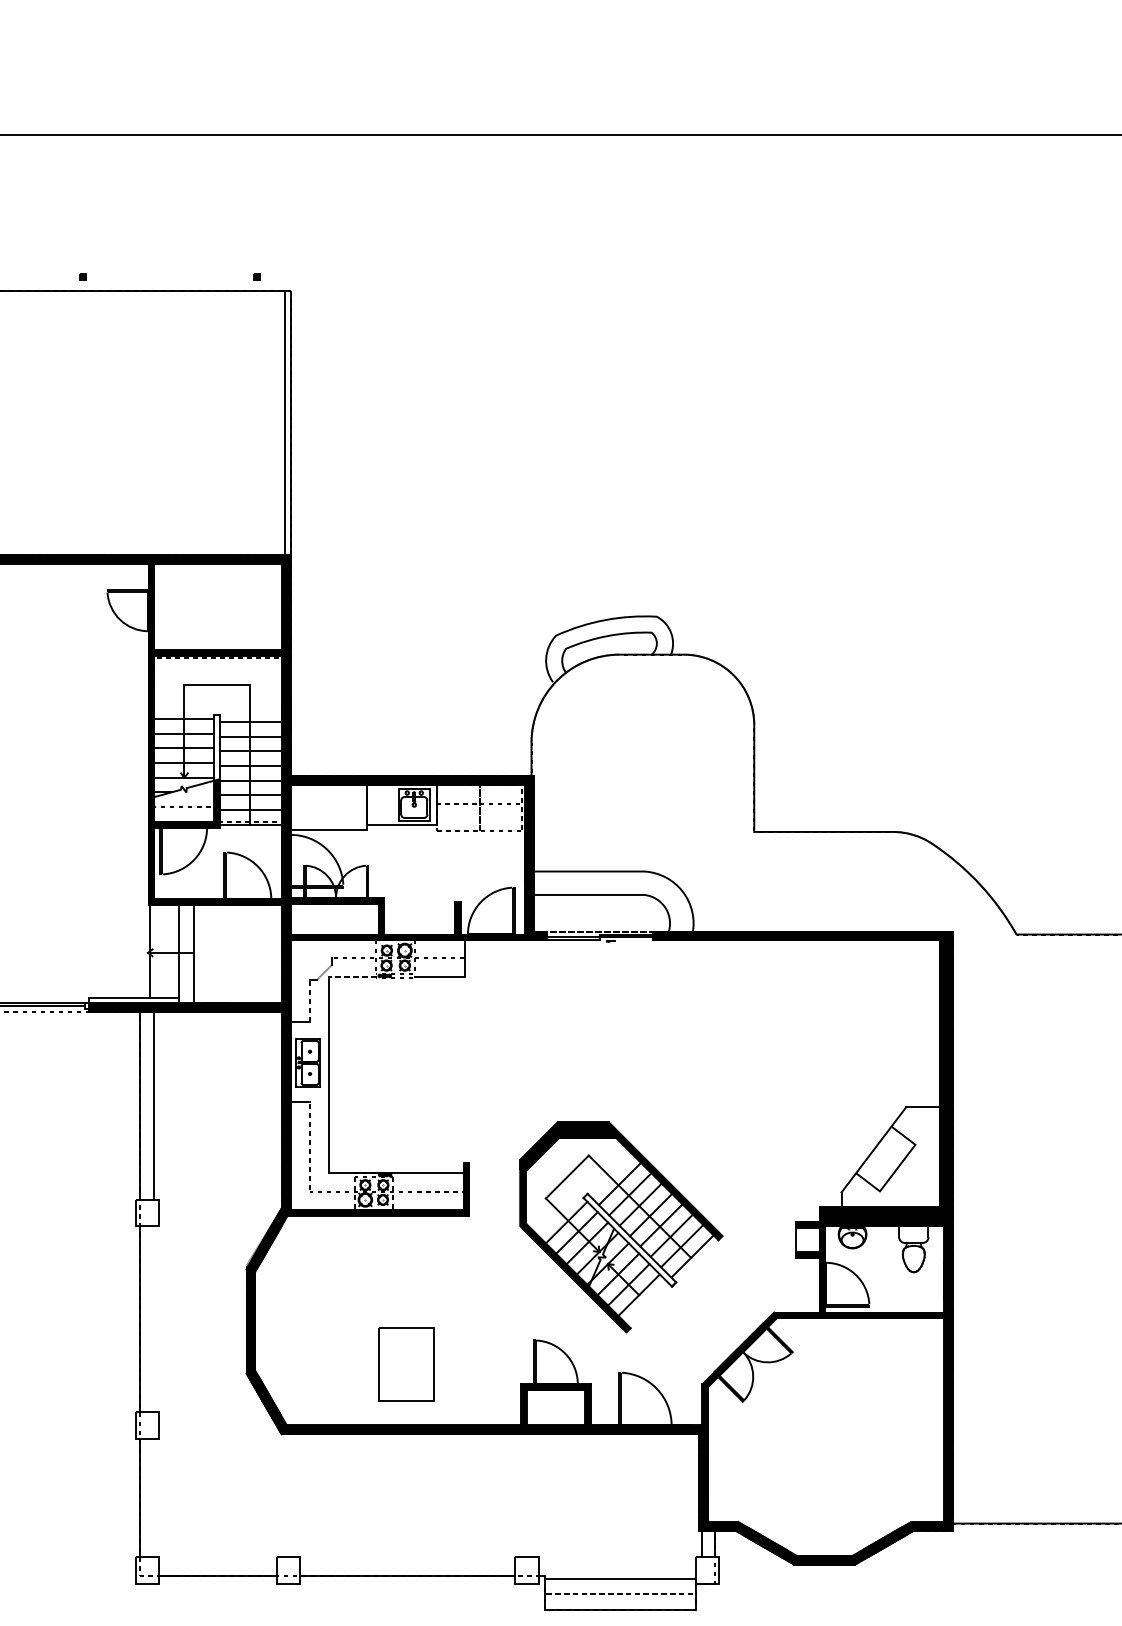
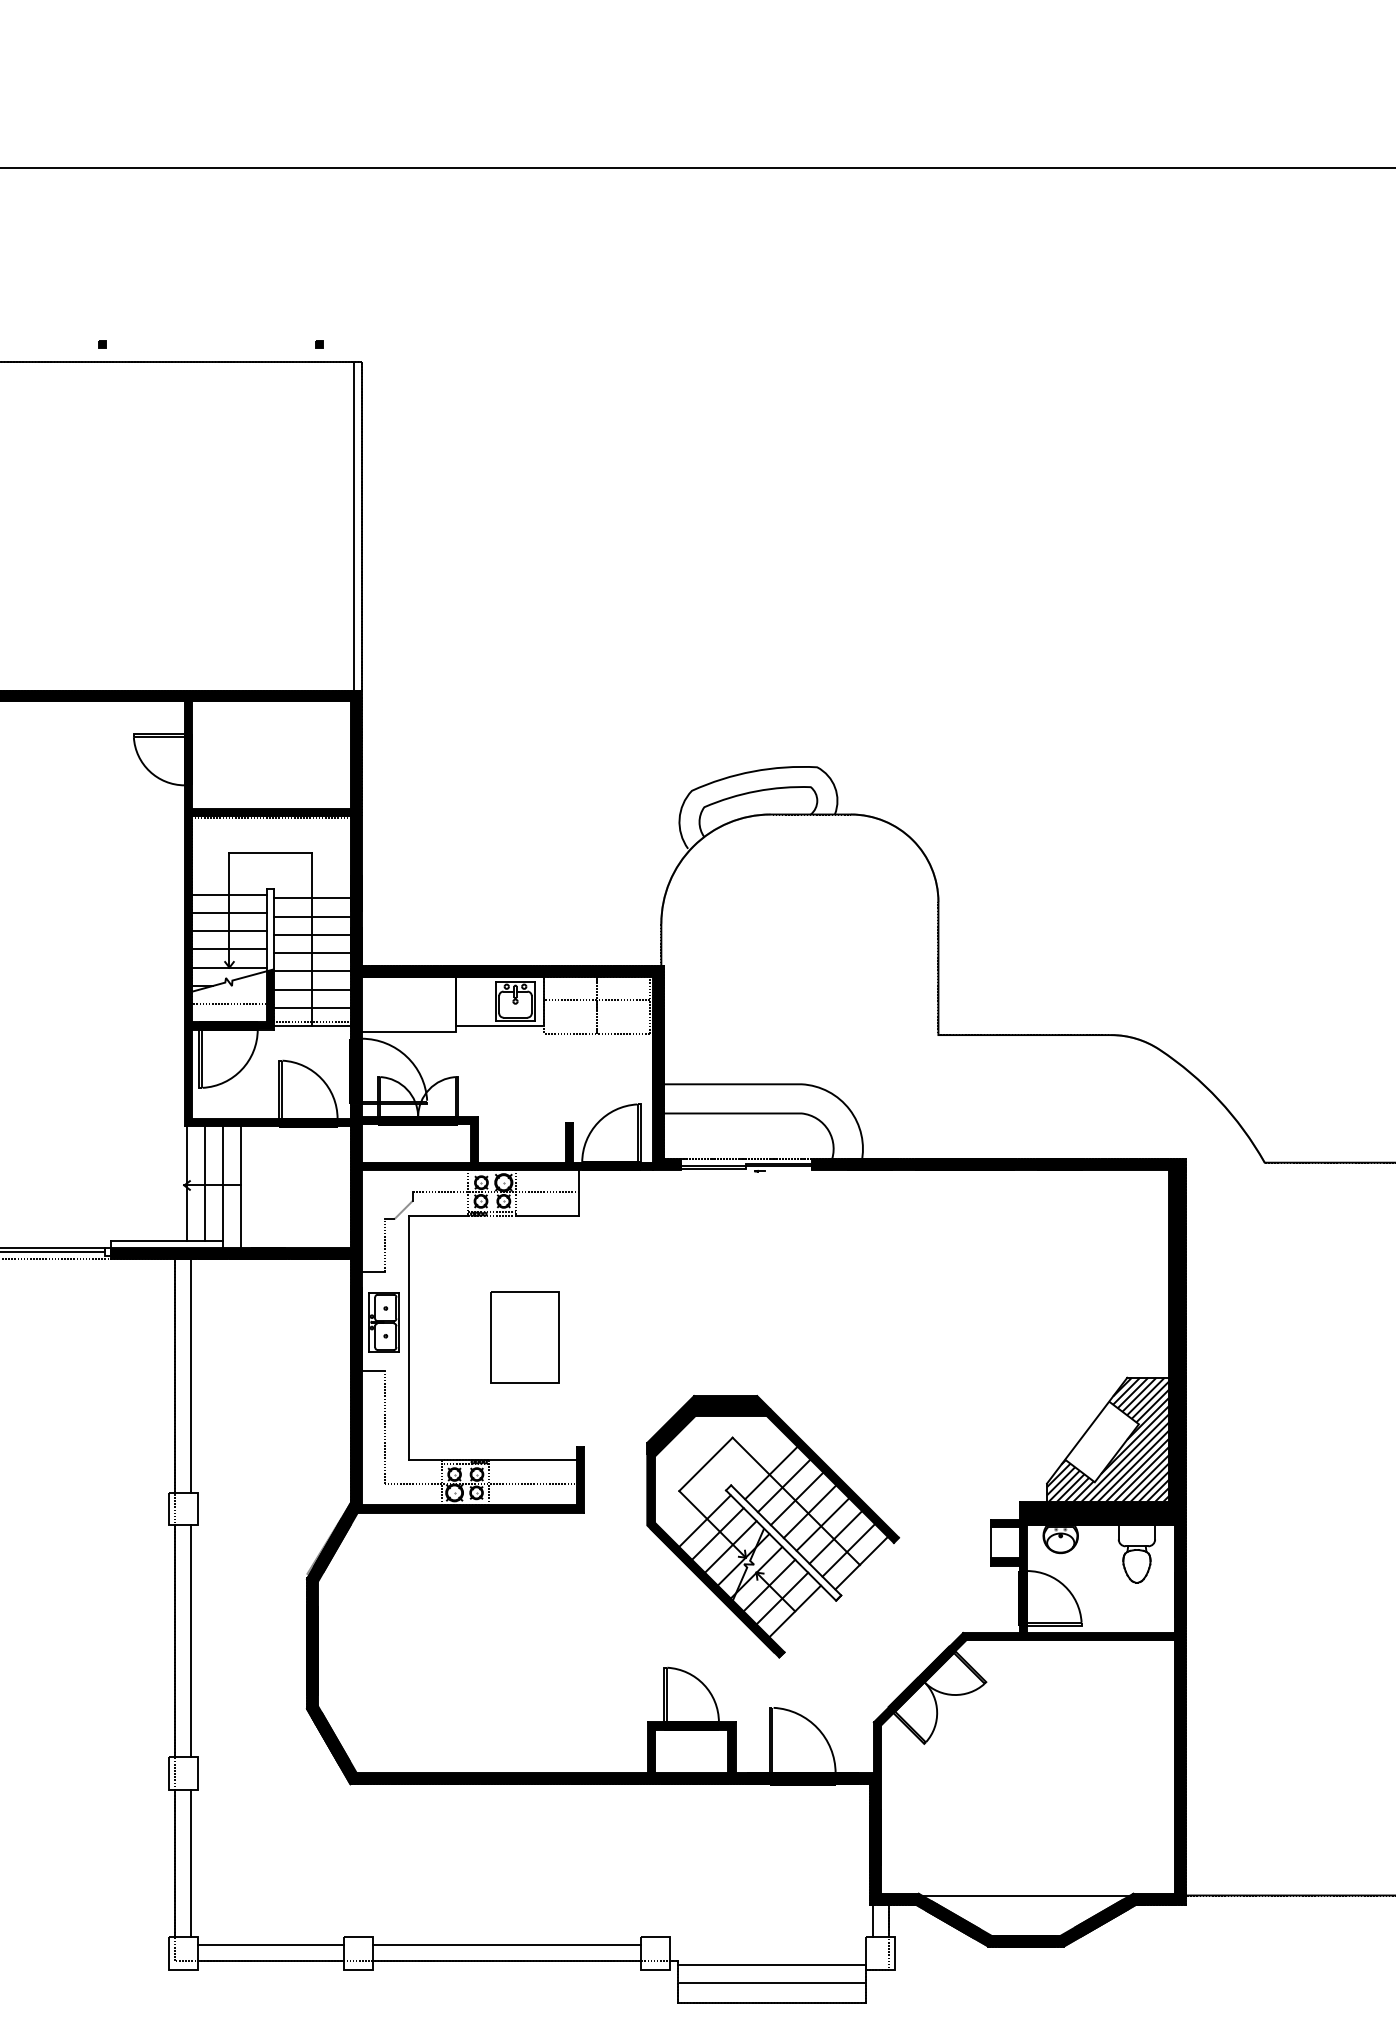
line: (164, 951) -> (204, 1183), added
line: (352, 976) -> (438, 1215), dashed -> solid
hatch: (890, 1157) -> (1108, 1439), added
line: (153, 1318) -> (191, 1640), added
part: (406, 1364) -> (524, 1337), moved
line: (153, 1497) -> (191, 1863), added
line: (824, 1523) -> (1025, 1895), added
line: (218, 1562) -> (271, 1944), added
line: (407, 1562) -> (507, 1944), added
line: (620, 1594) -> (772, 1983), dashed -> solid

